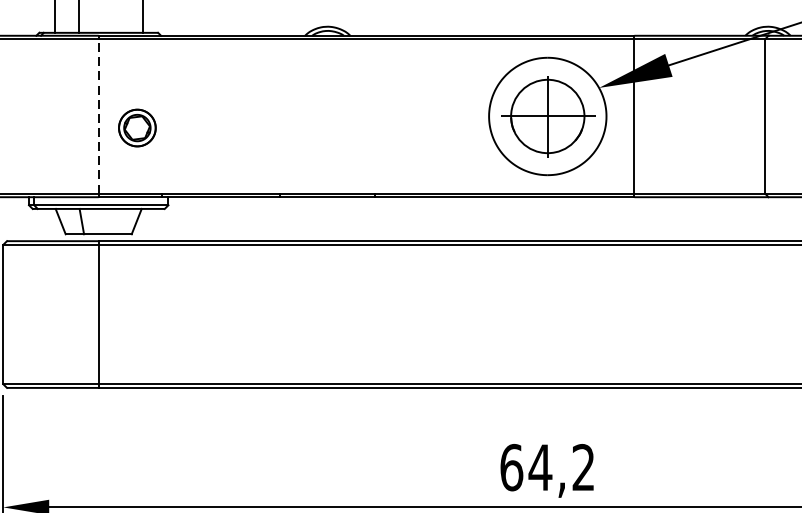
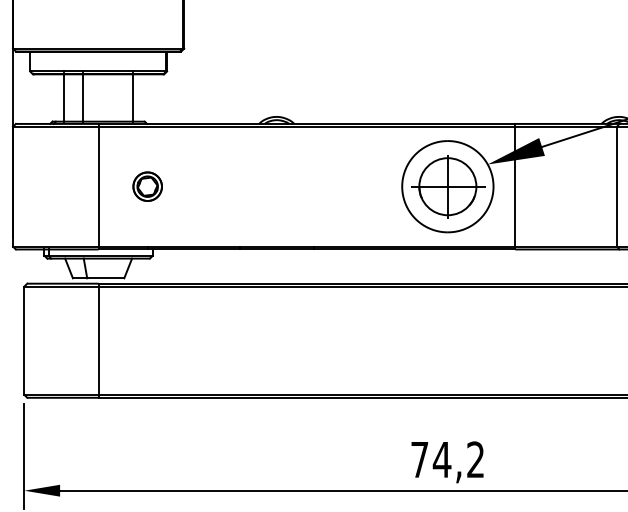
line: (98, 116) -> (98, 186), dashed -> solid
part: (137, 127) -> (147, 186), moved
text: (511, 467) -> (419, 459), 64,2 -> 74,2

